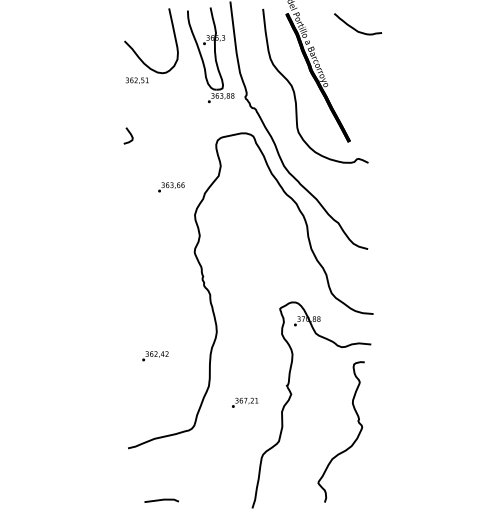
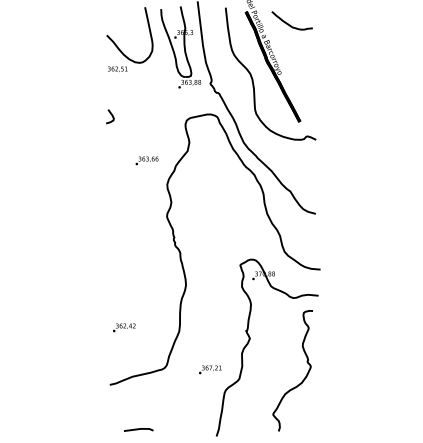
curve: (356, 28) -> (290, 24), moved
text: (155, 355) -> (124, 327), moved
text: (245, 402) -> (210, 369), moved

